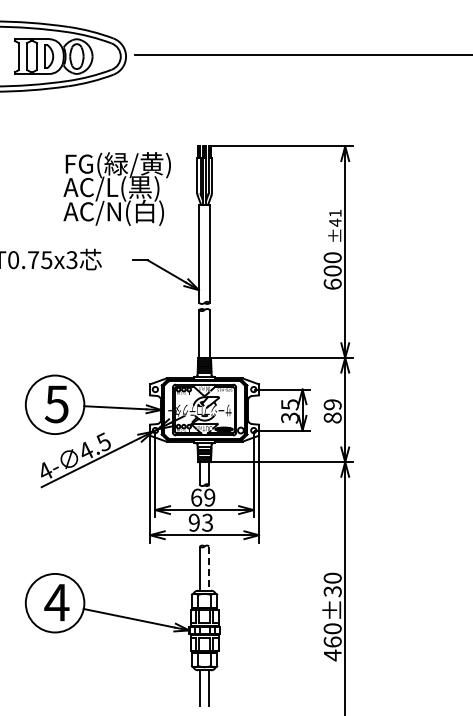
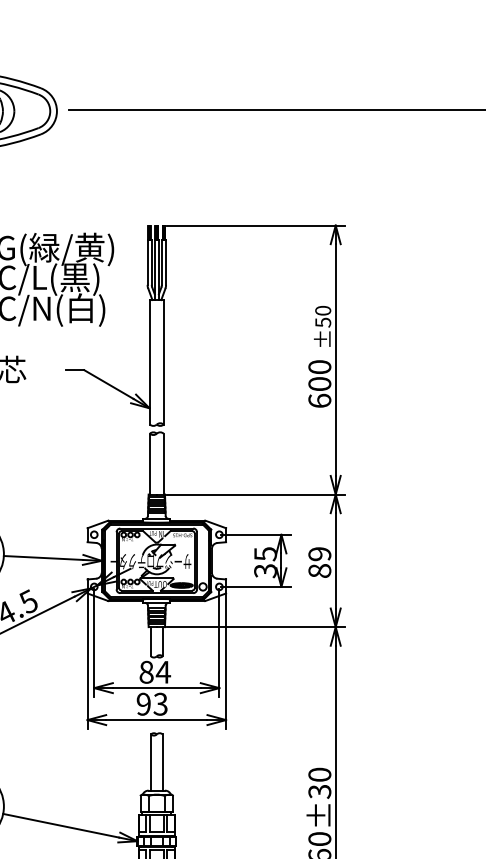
text: (335, 217) -> (323, 315), ±41 -> ±50
text: (203, 497) -> (155, 672), 69 -> 84
line: (209, 569) -> (163, 763), dashed -> solid

